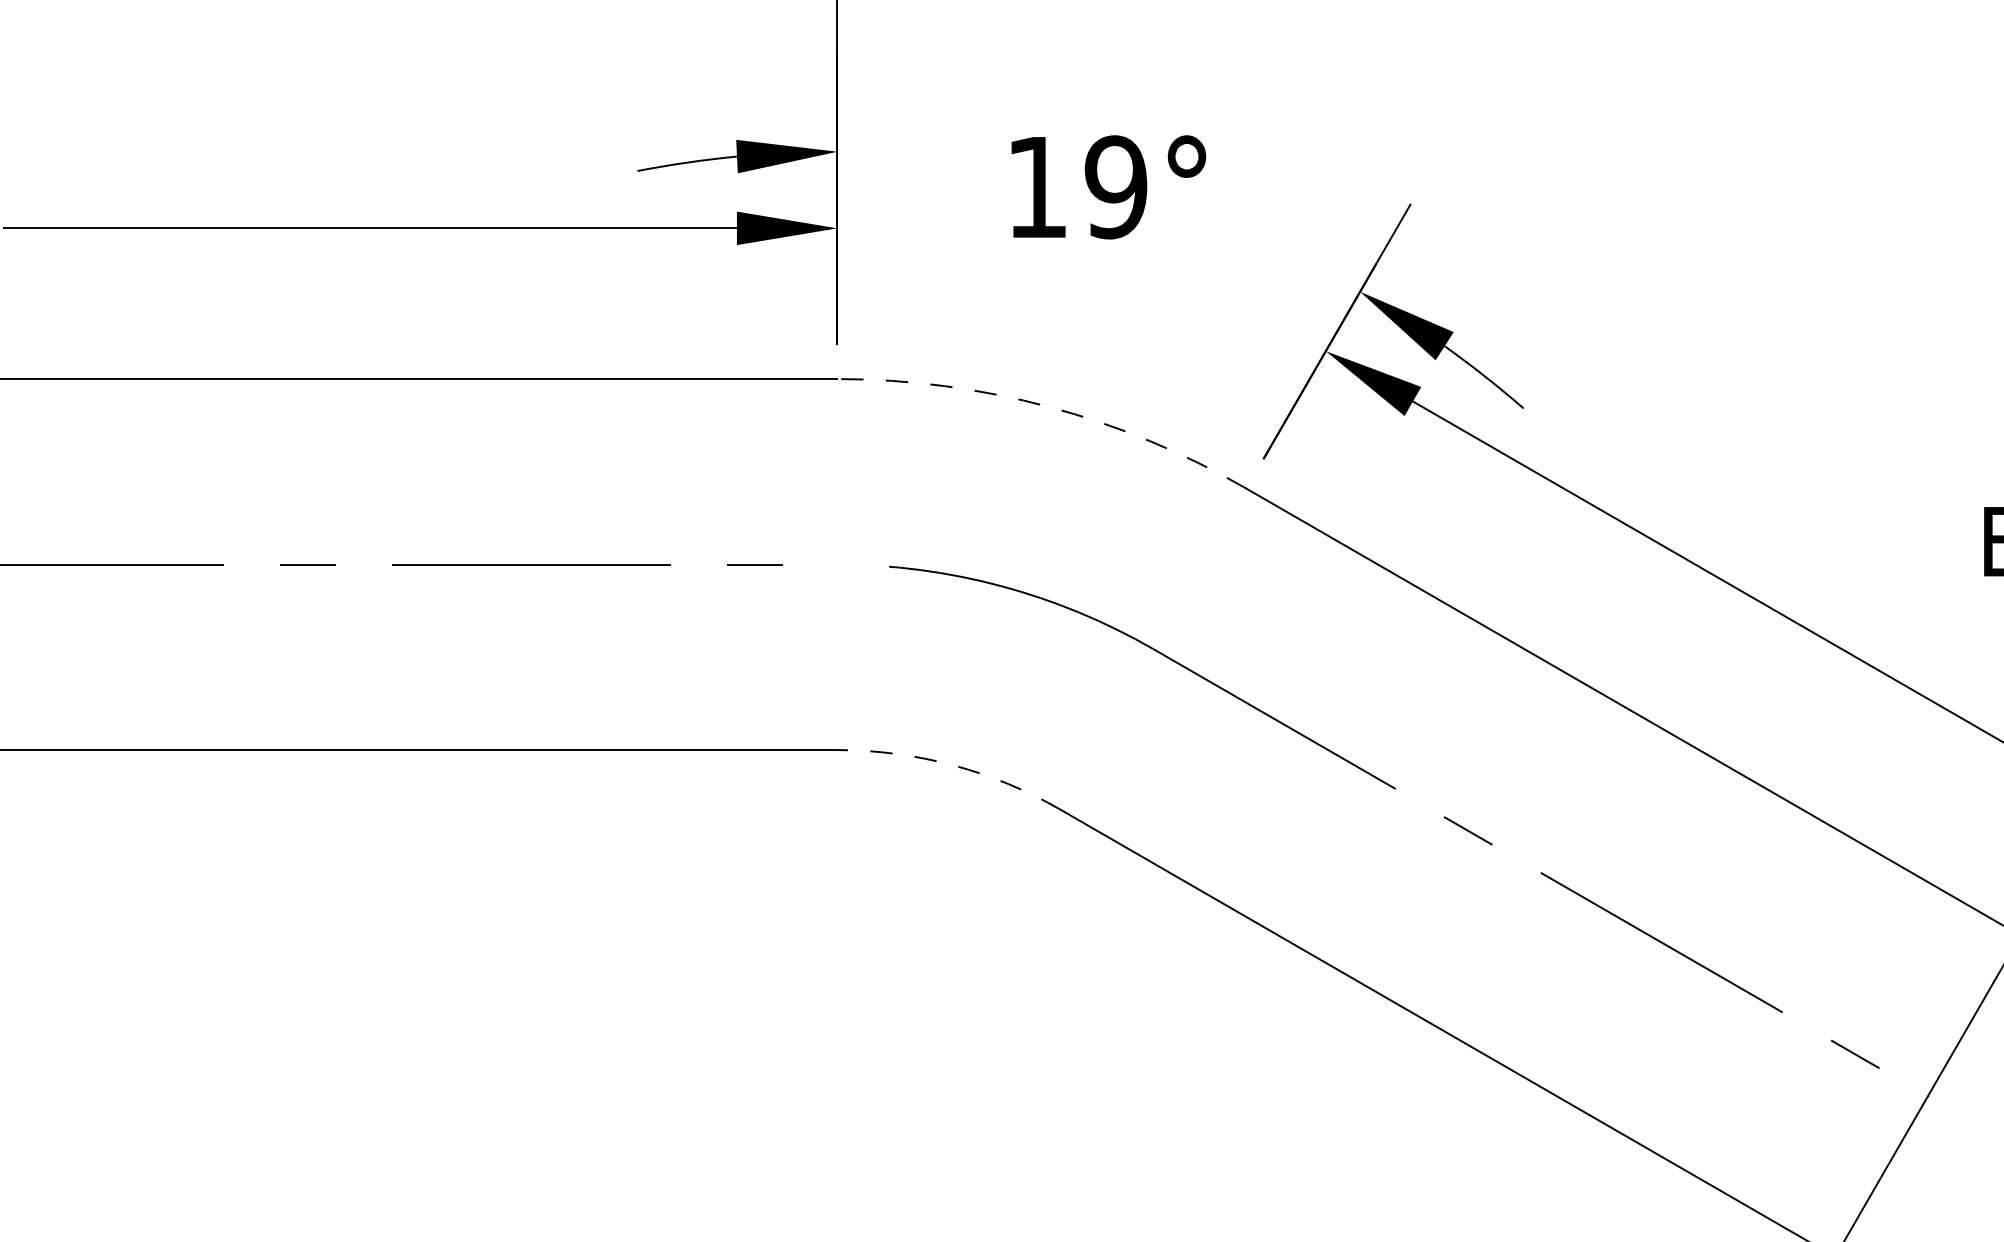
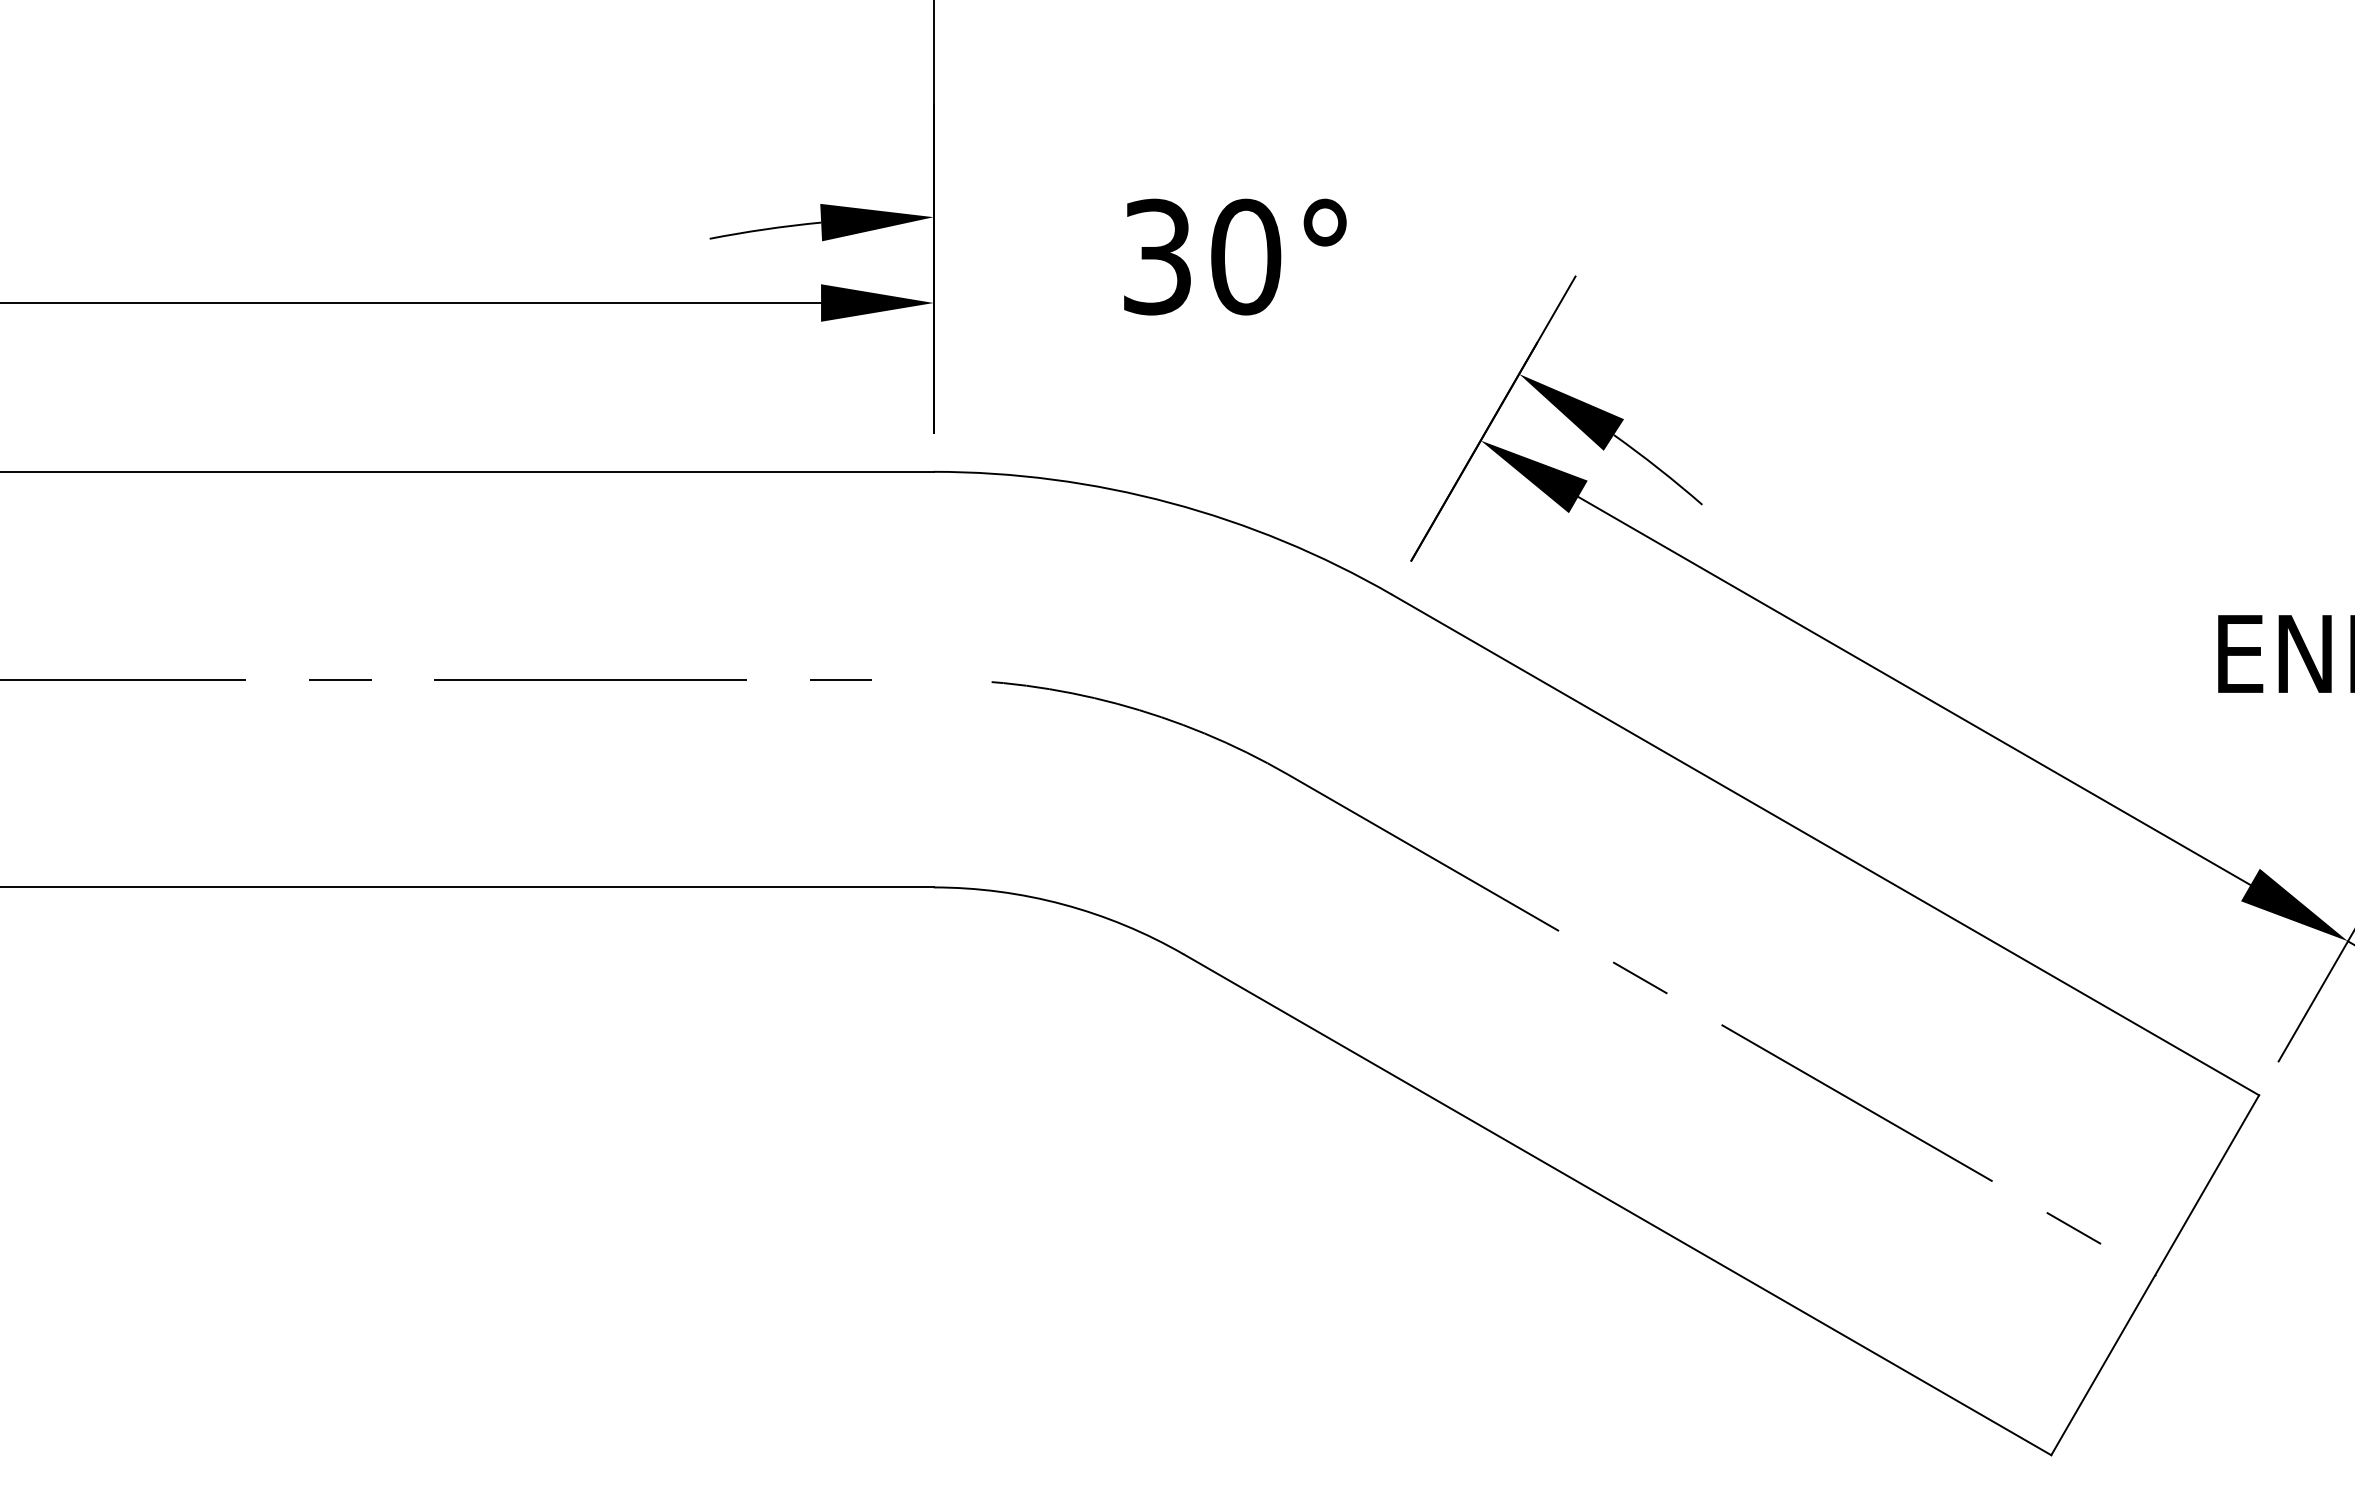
text: (1077, 186) -> (1202, 256), 19° -> 30°
arc: (1048, 407) -> (1170, 503), dashed -> solid
arc: (953, 765) -> (1063, 904), dashed -> solid

